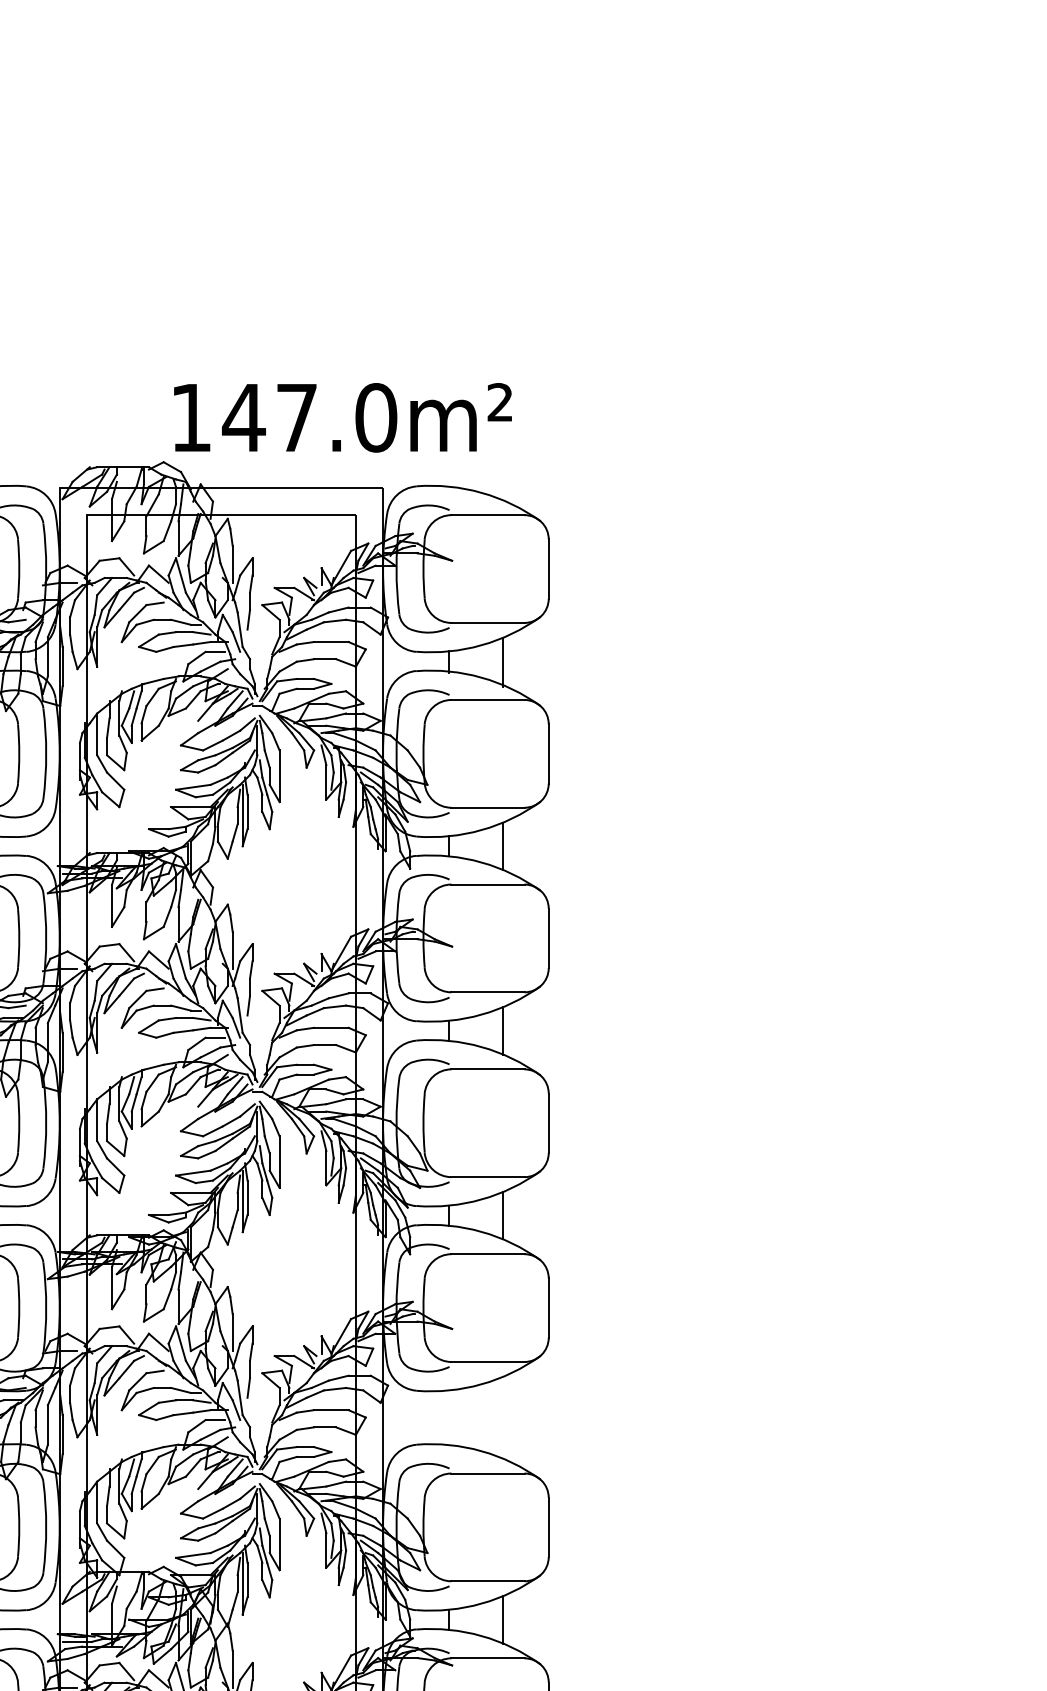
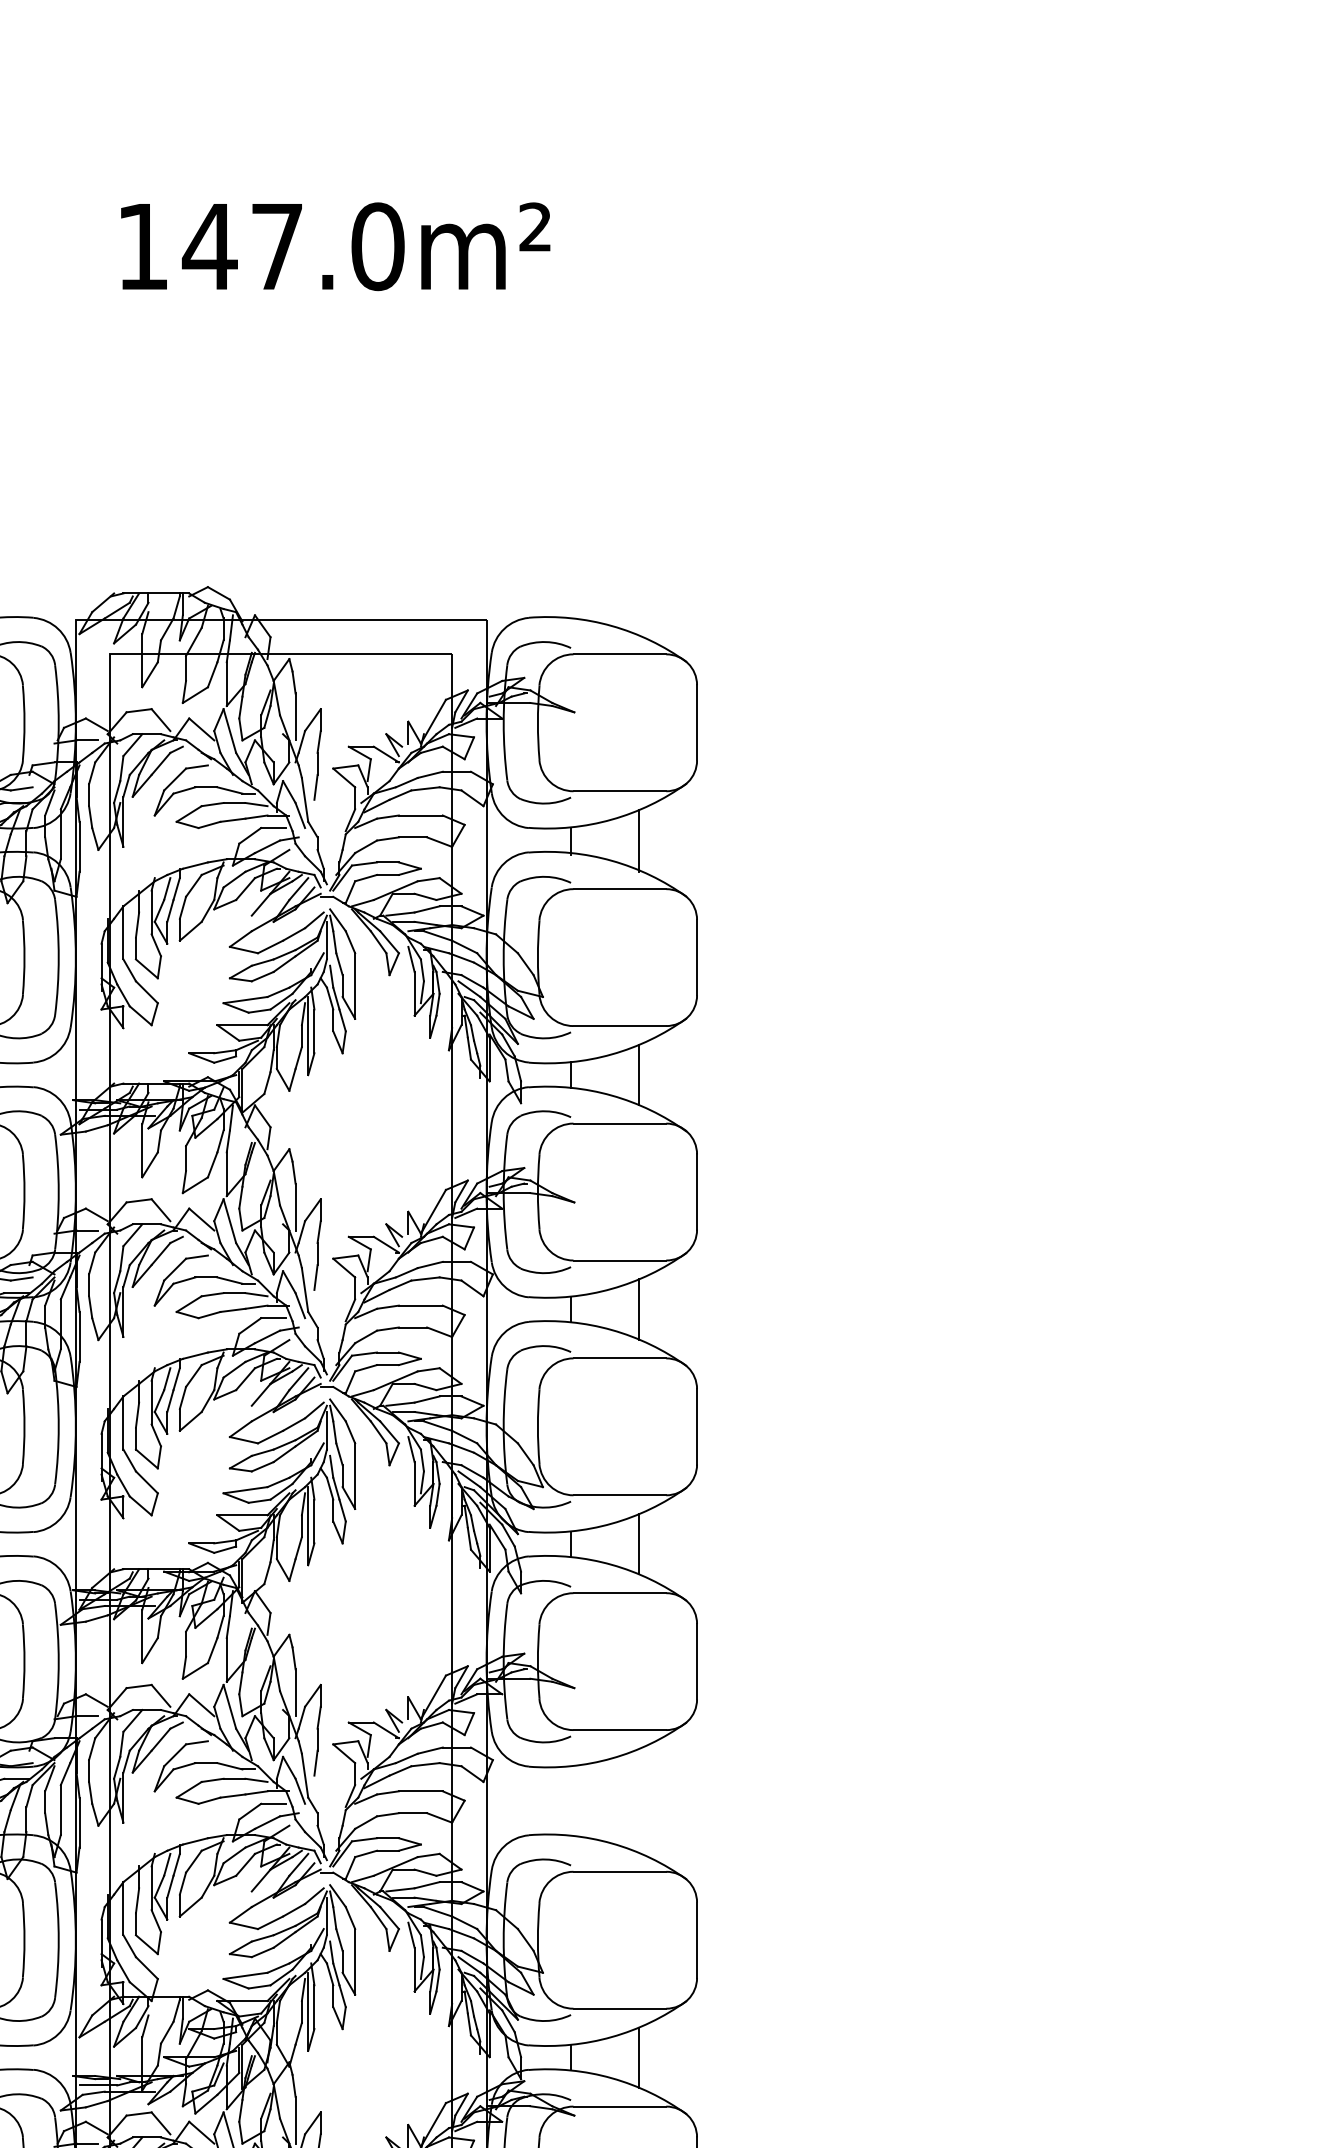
text: (342, 417) -> (335, 246), moved

